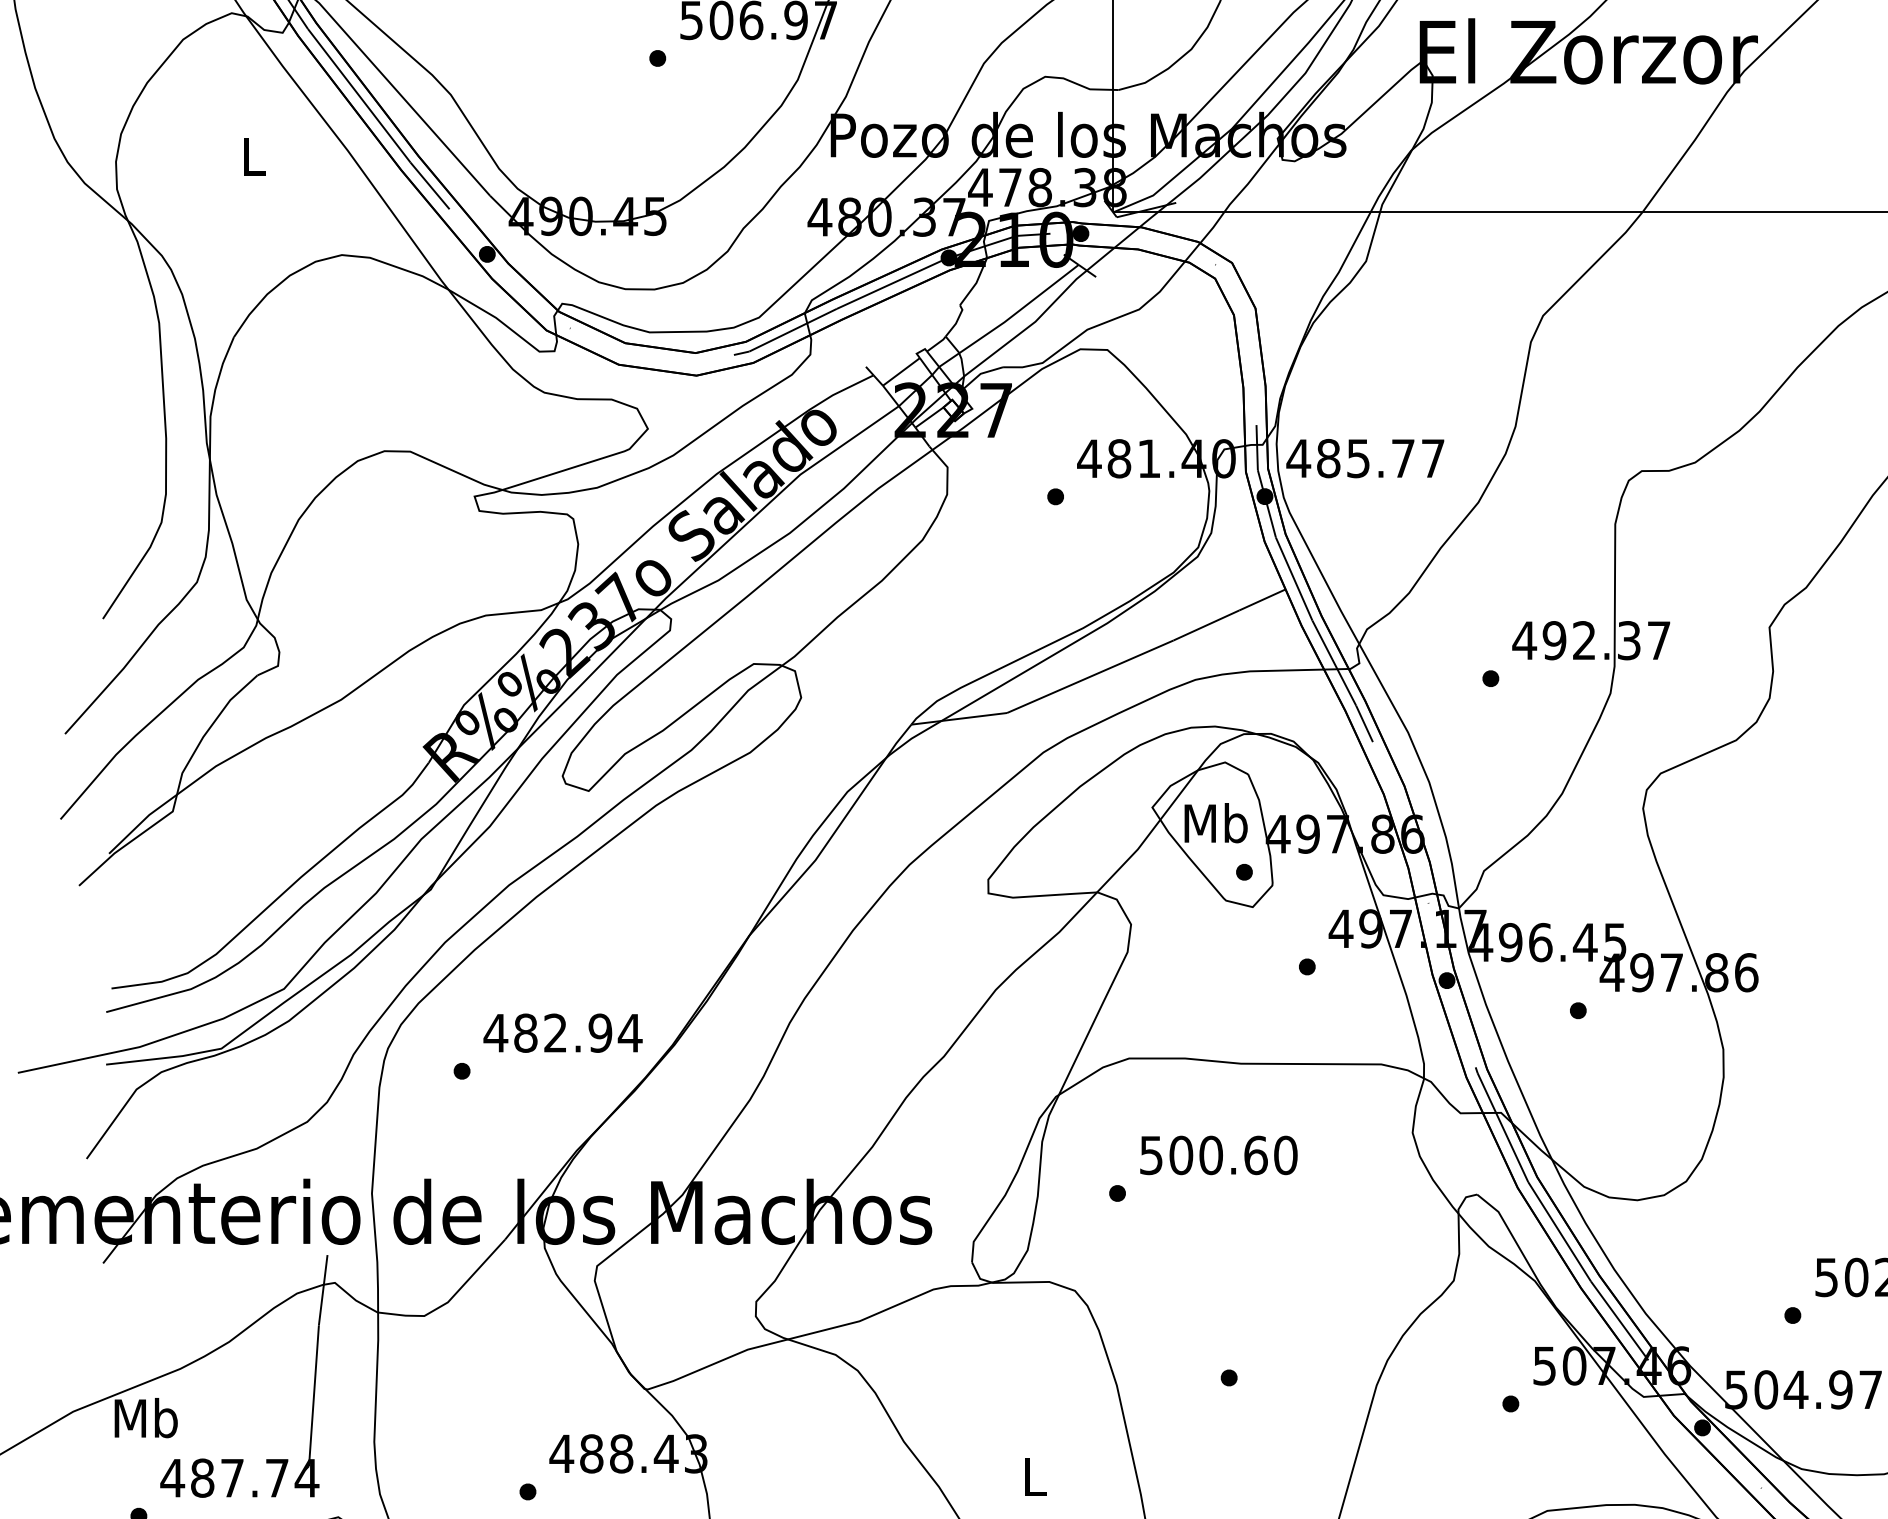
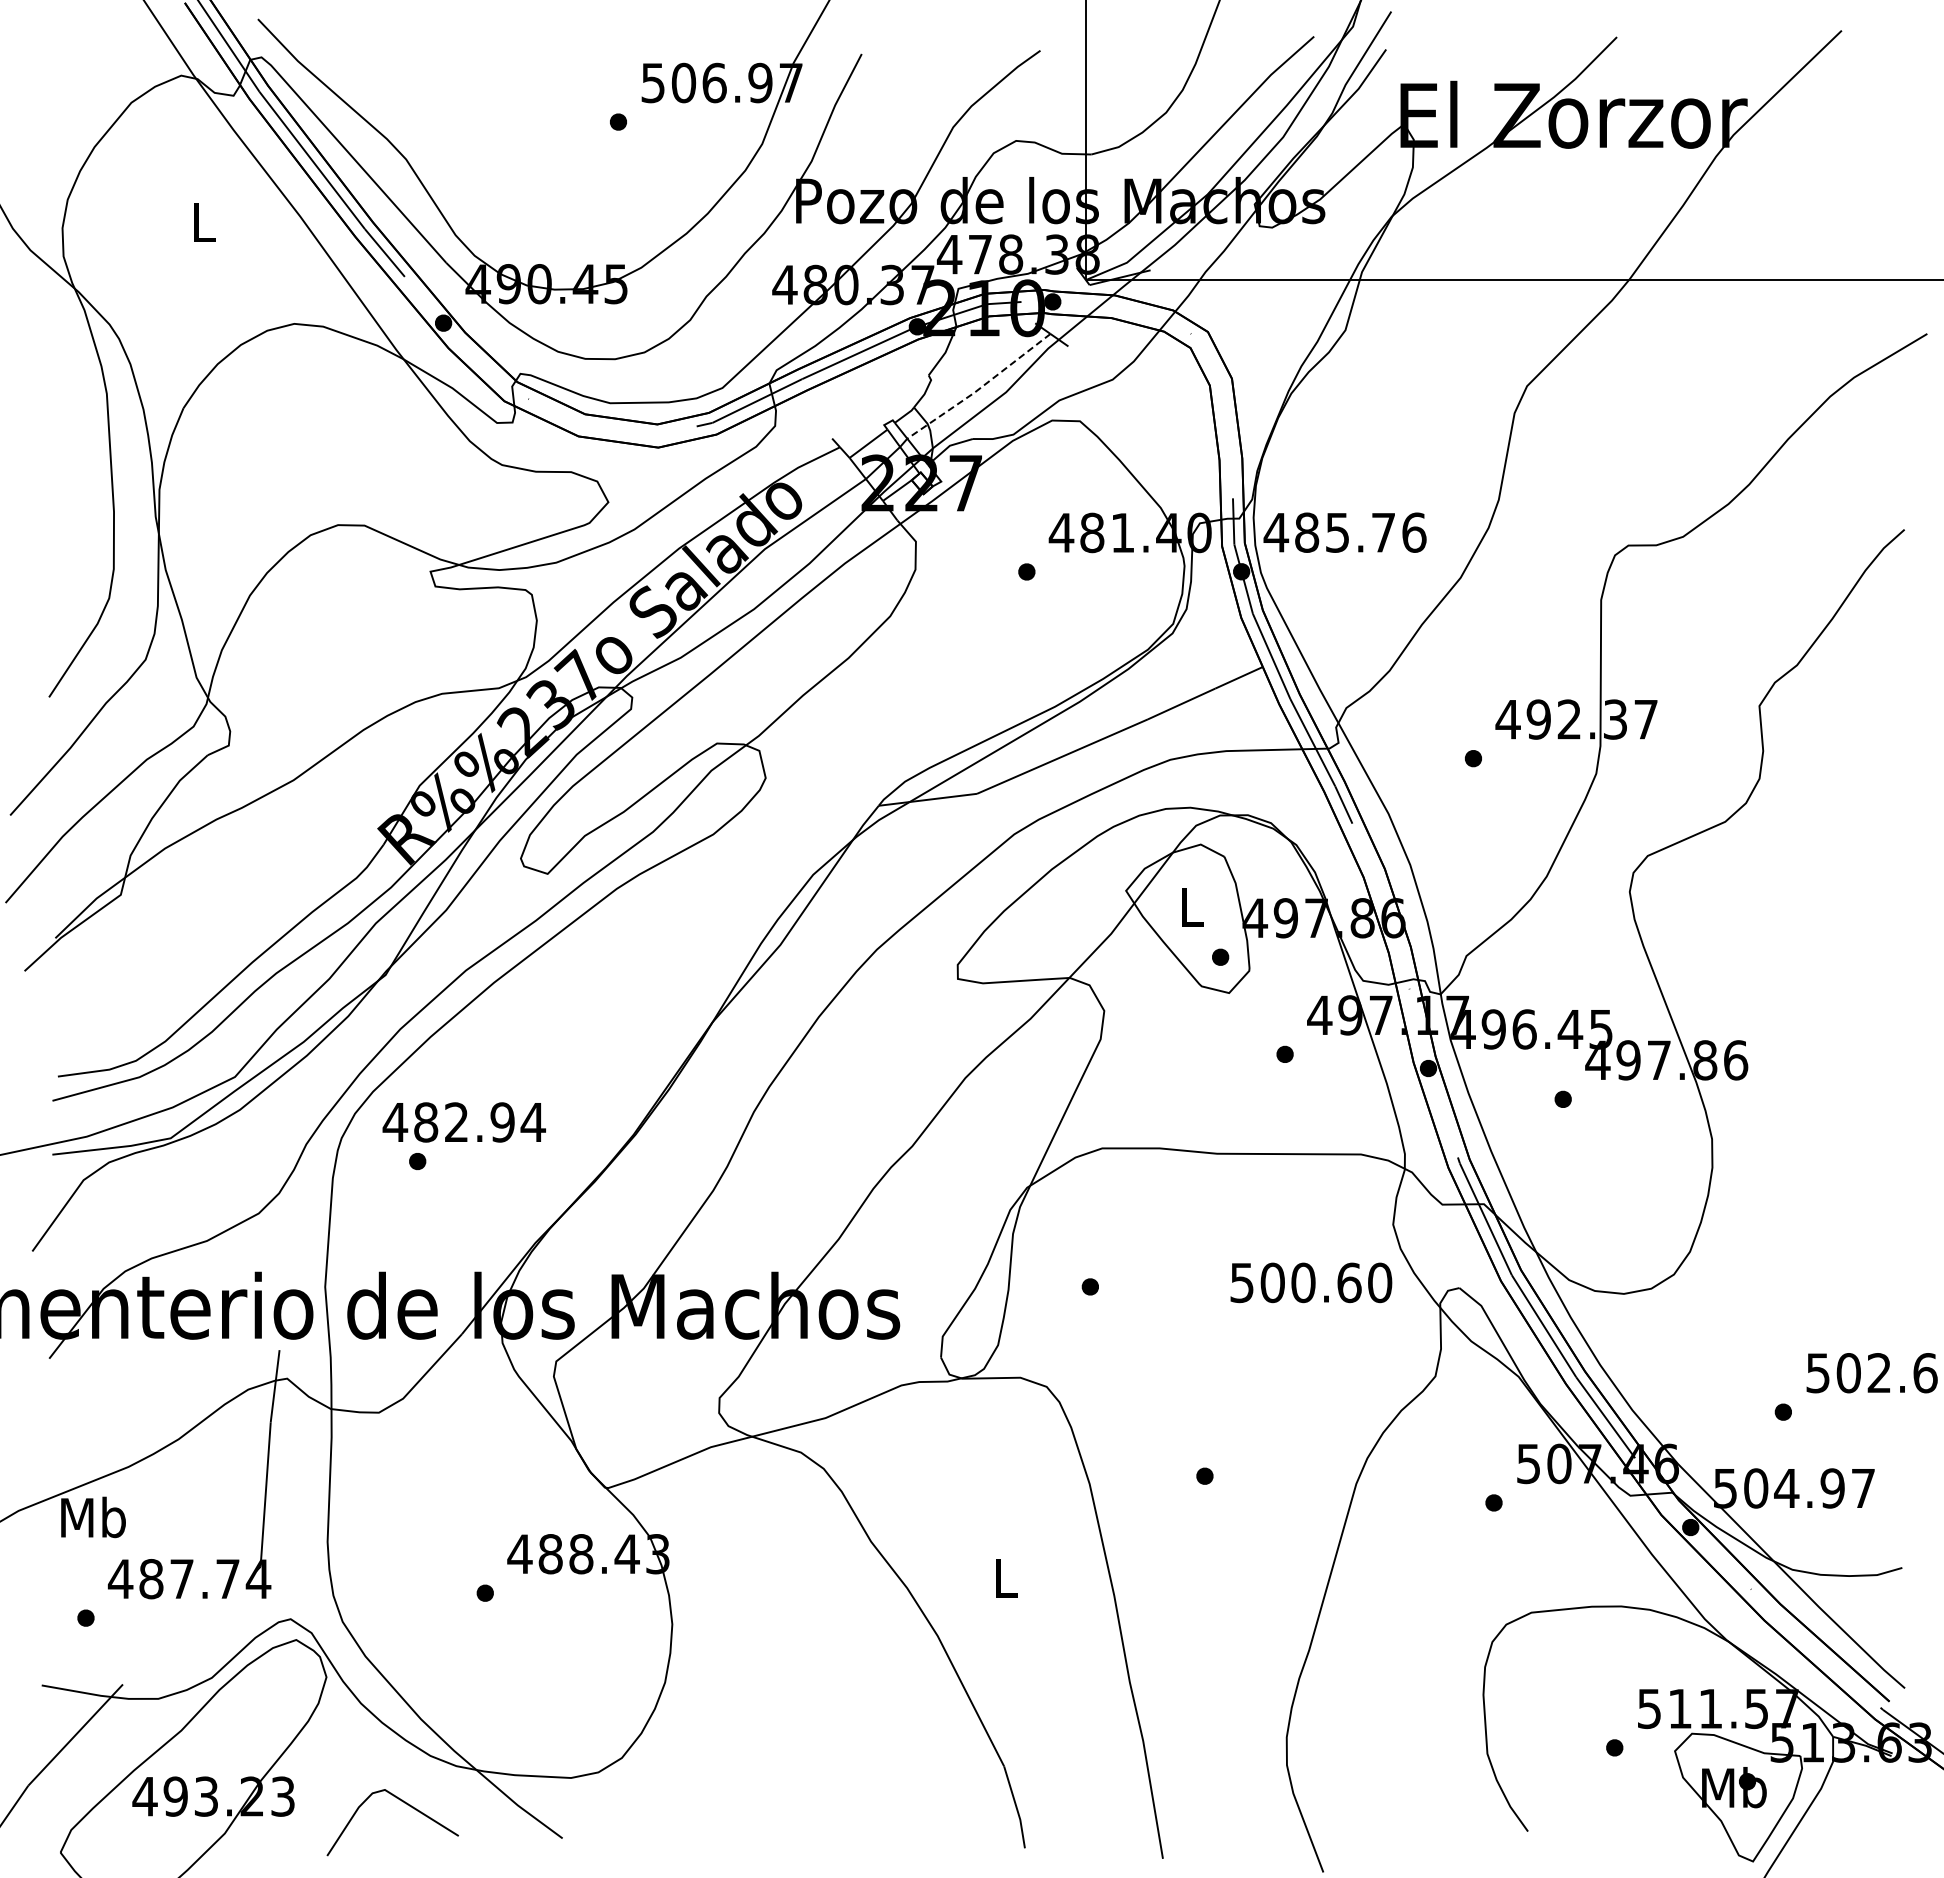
line: (1009, 318) -> (979, 388), solid -> dashed
text: (1433, 458) -> (1414, 532), 485.77 -> 485.76
text: (1216, 822) -> (1191, 906), Mb -> L
text: (562, 1033) -> (463, 1122), moved
text: (1219, 1155) -> (1311, 1282), moved

